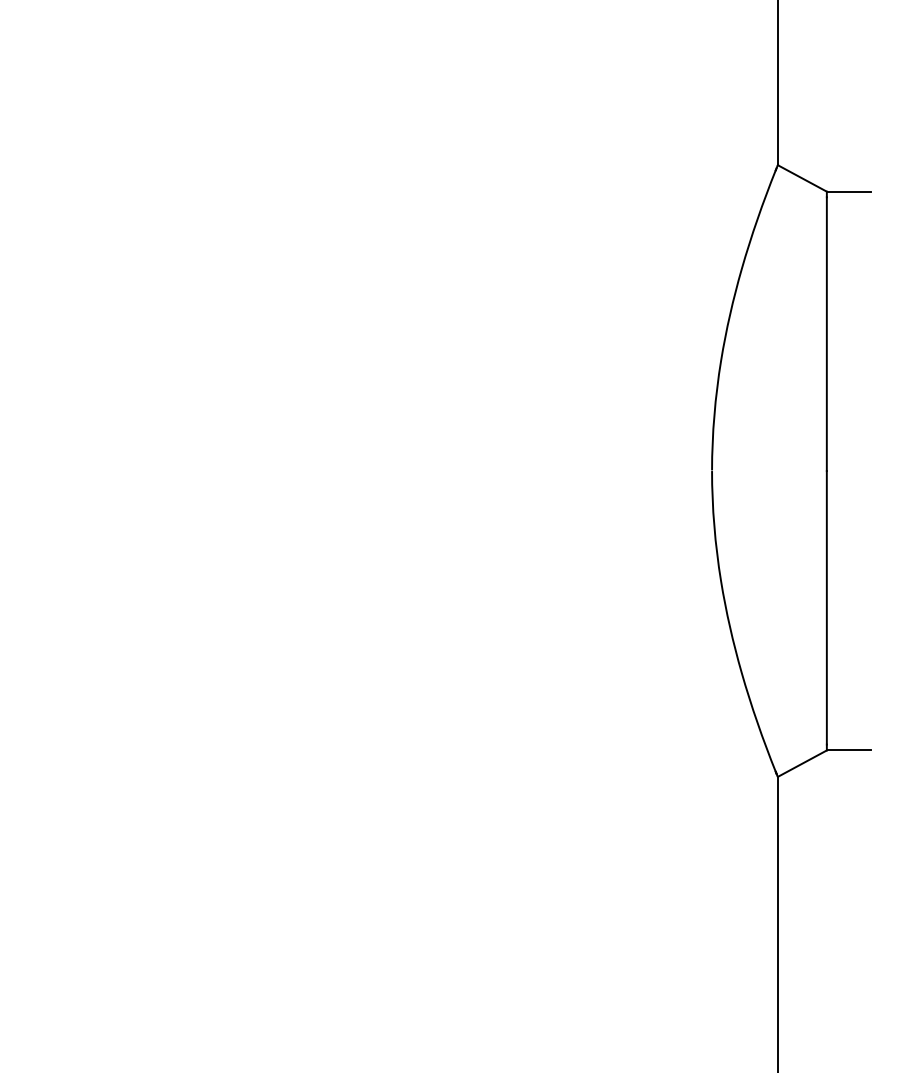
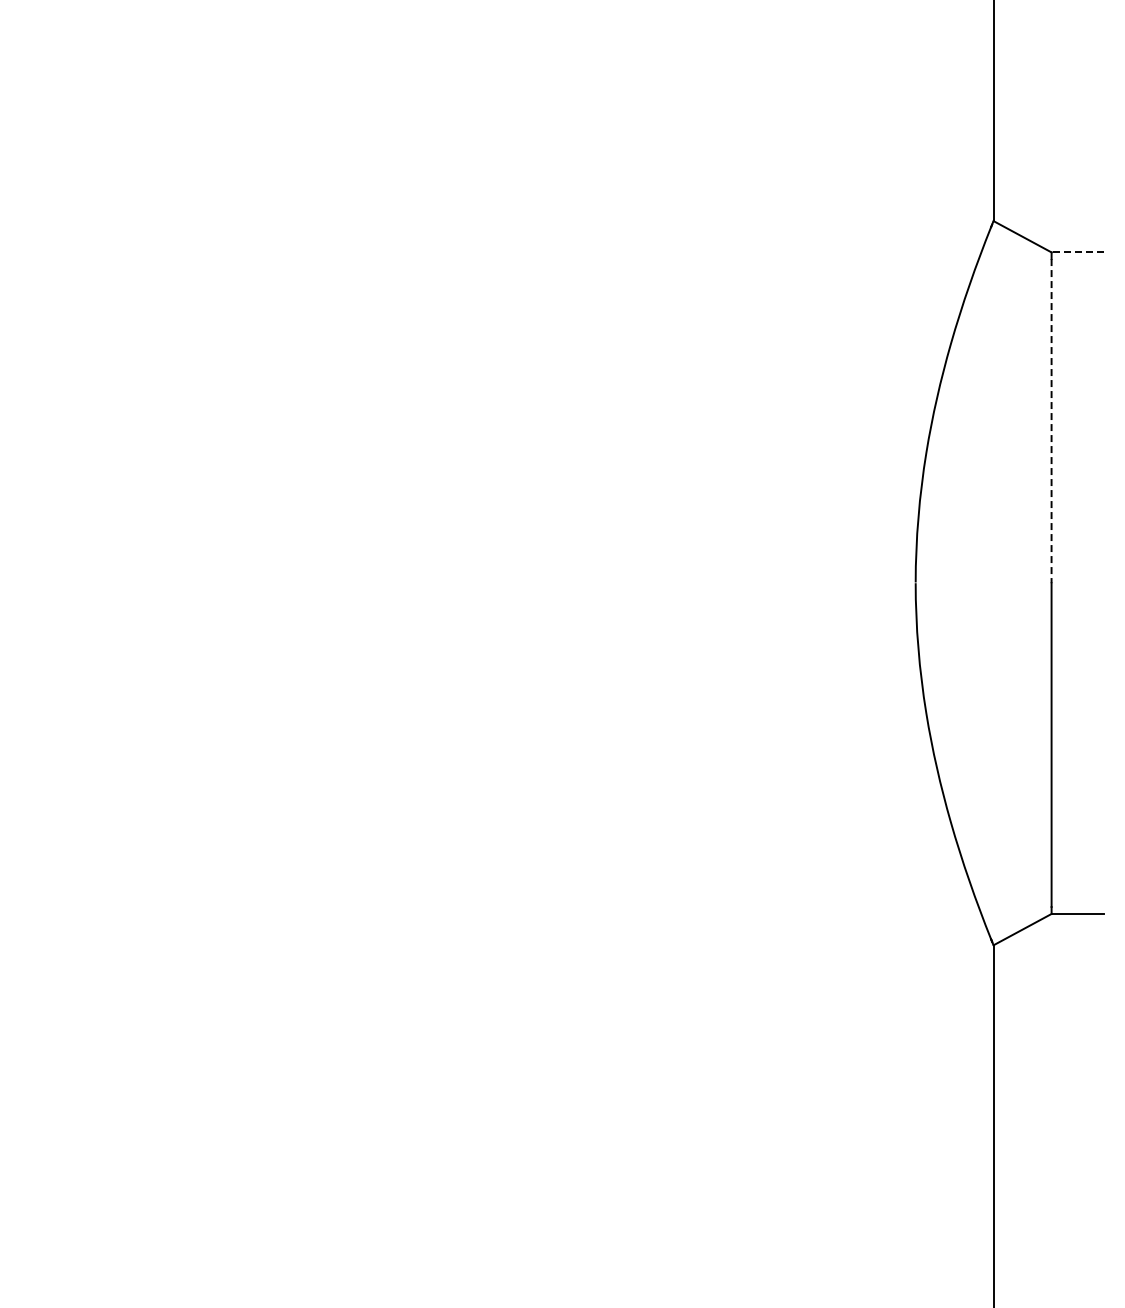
line: (848, 191) -> (1077, 252), solid -> dashed
line: (826, 334) -> (1051, 421), solid -> dashed

